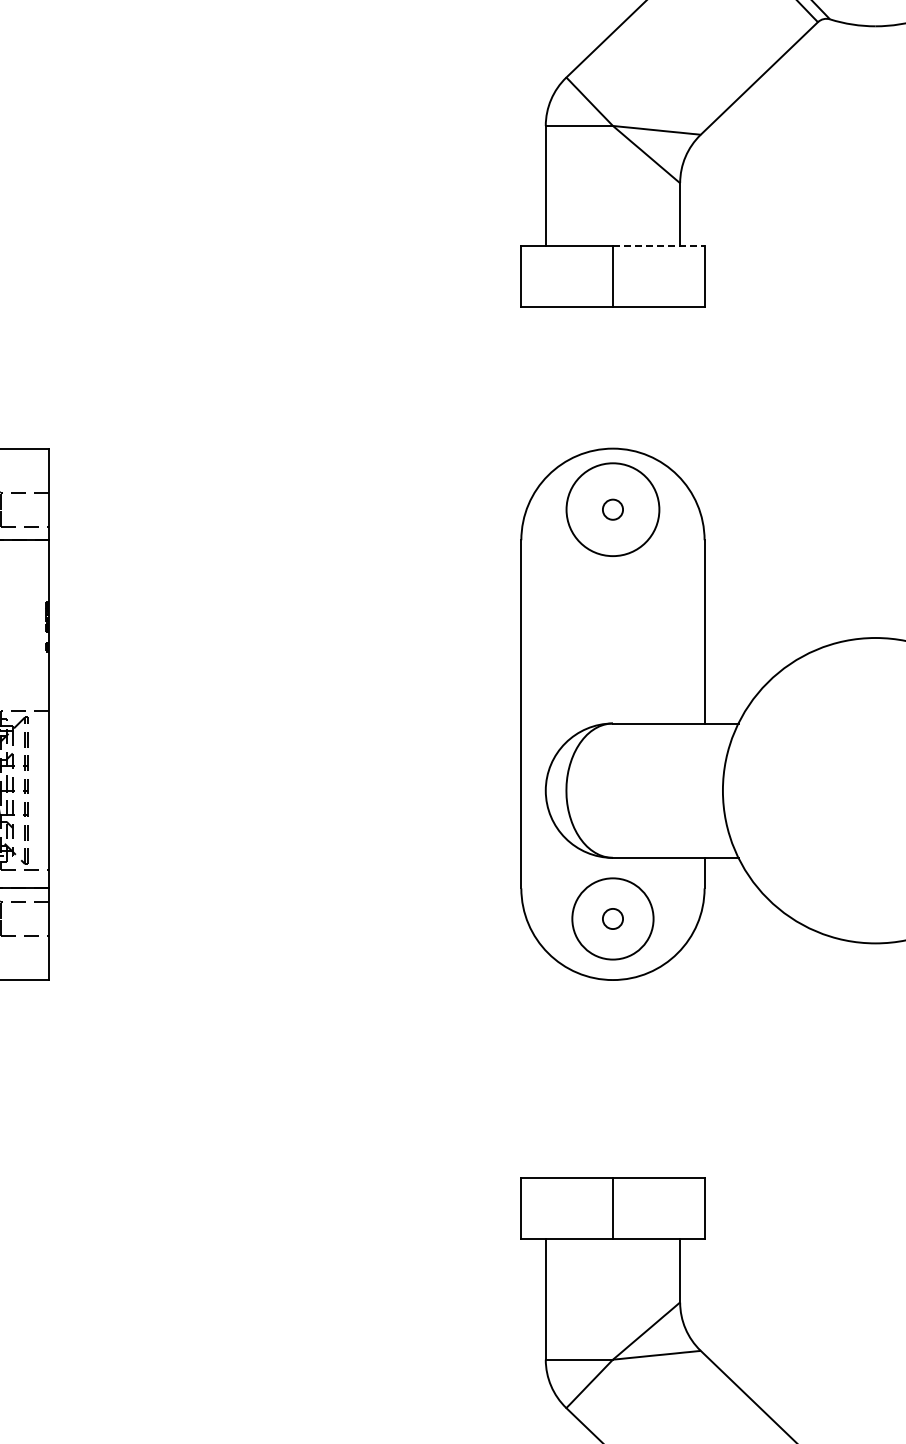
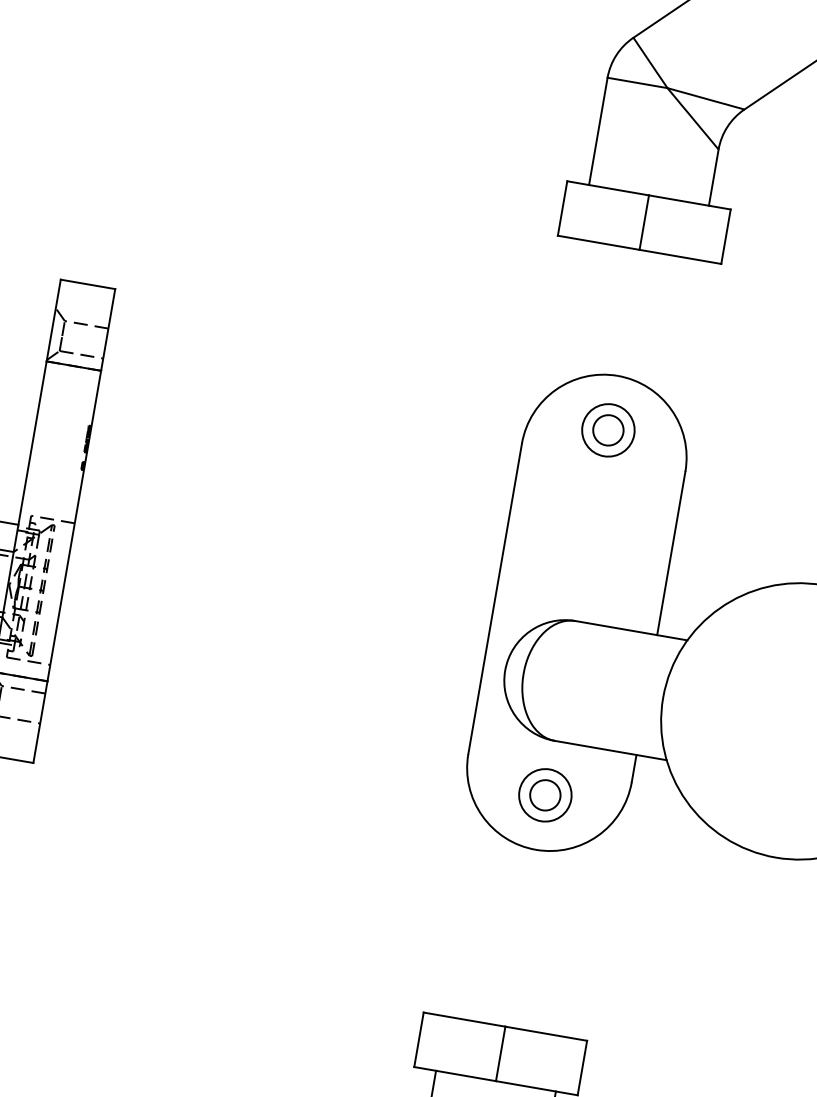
line: (658, 246) -> (689, 202), dashed -> solid
circle: (612, 509) -> (608, 430), size x0.62
circle: (612, 509) -> (608, 430), size x1.67
circle: (612, 918) -> (545, 794), size x0.71
circle: (612, 918) -> (545, 794), size x1.67

